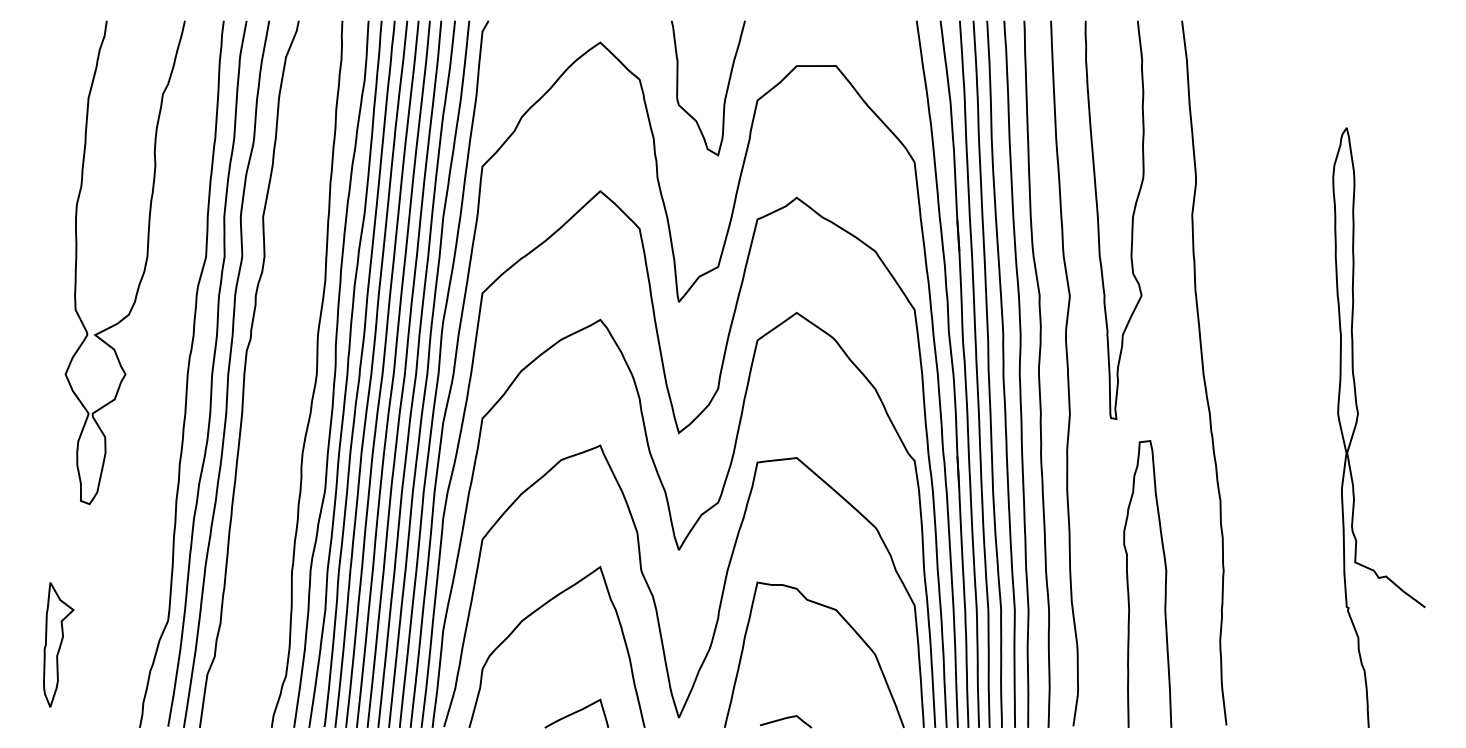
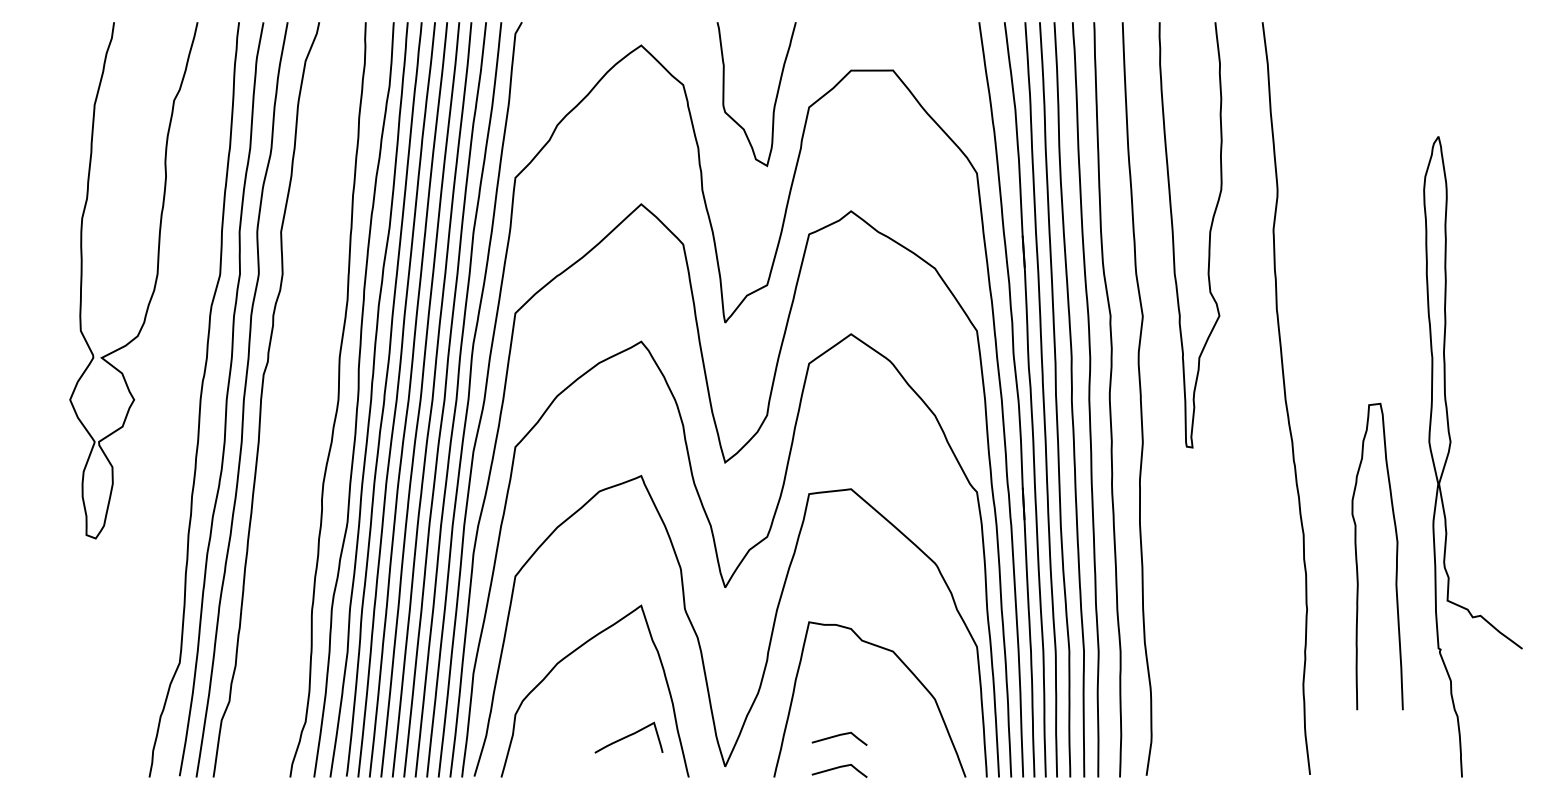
curve: (1164, 586) -> (1395, 559), moved
part: (58, 644) -> (62, 688), removed
line: (785, 689) -> (839, 736), added
curve: (576, 712) -> (628, 736), moved

